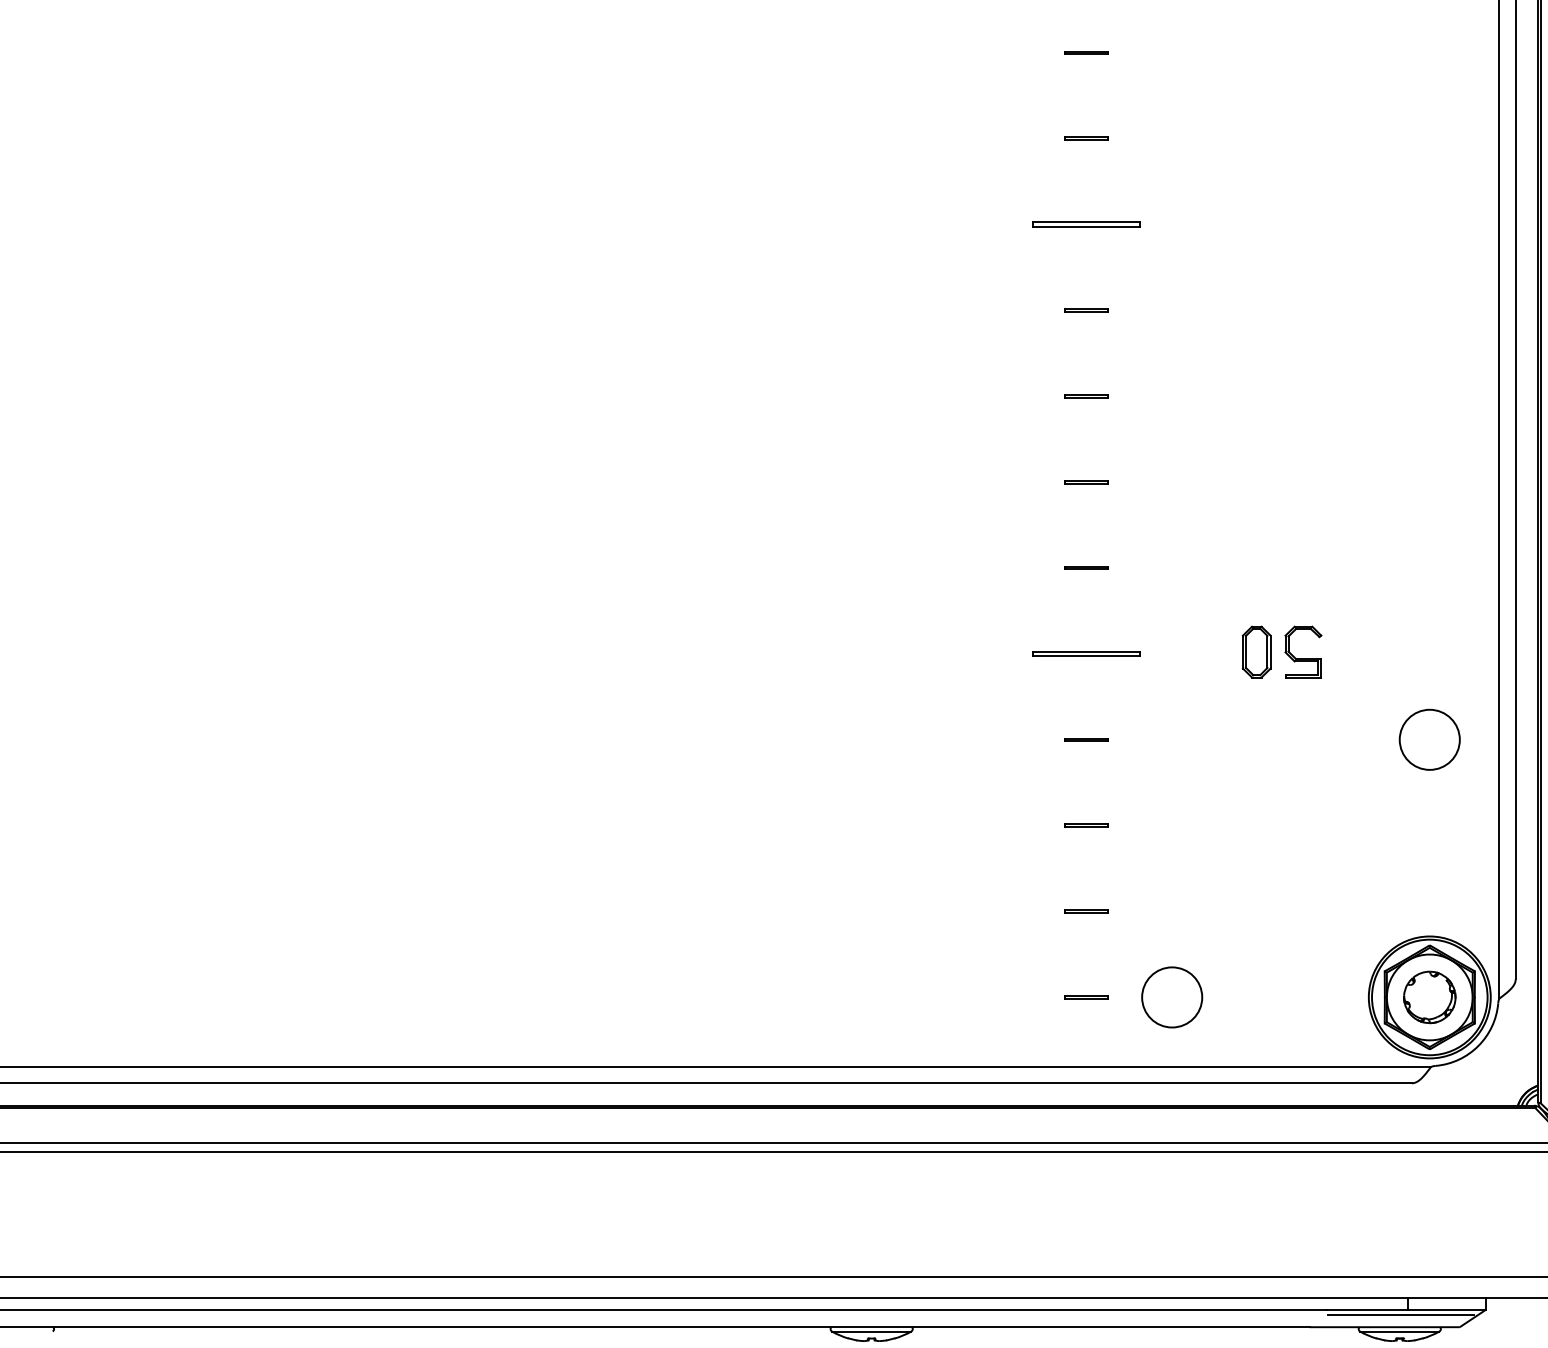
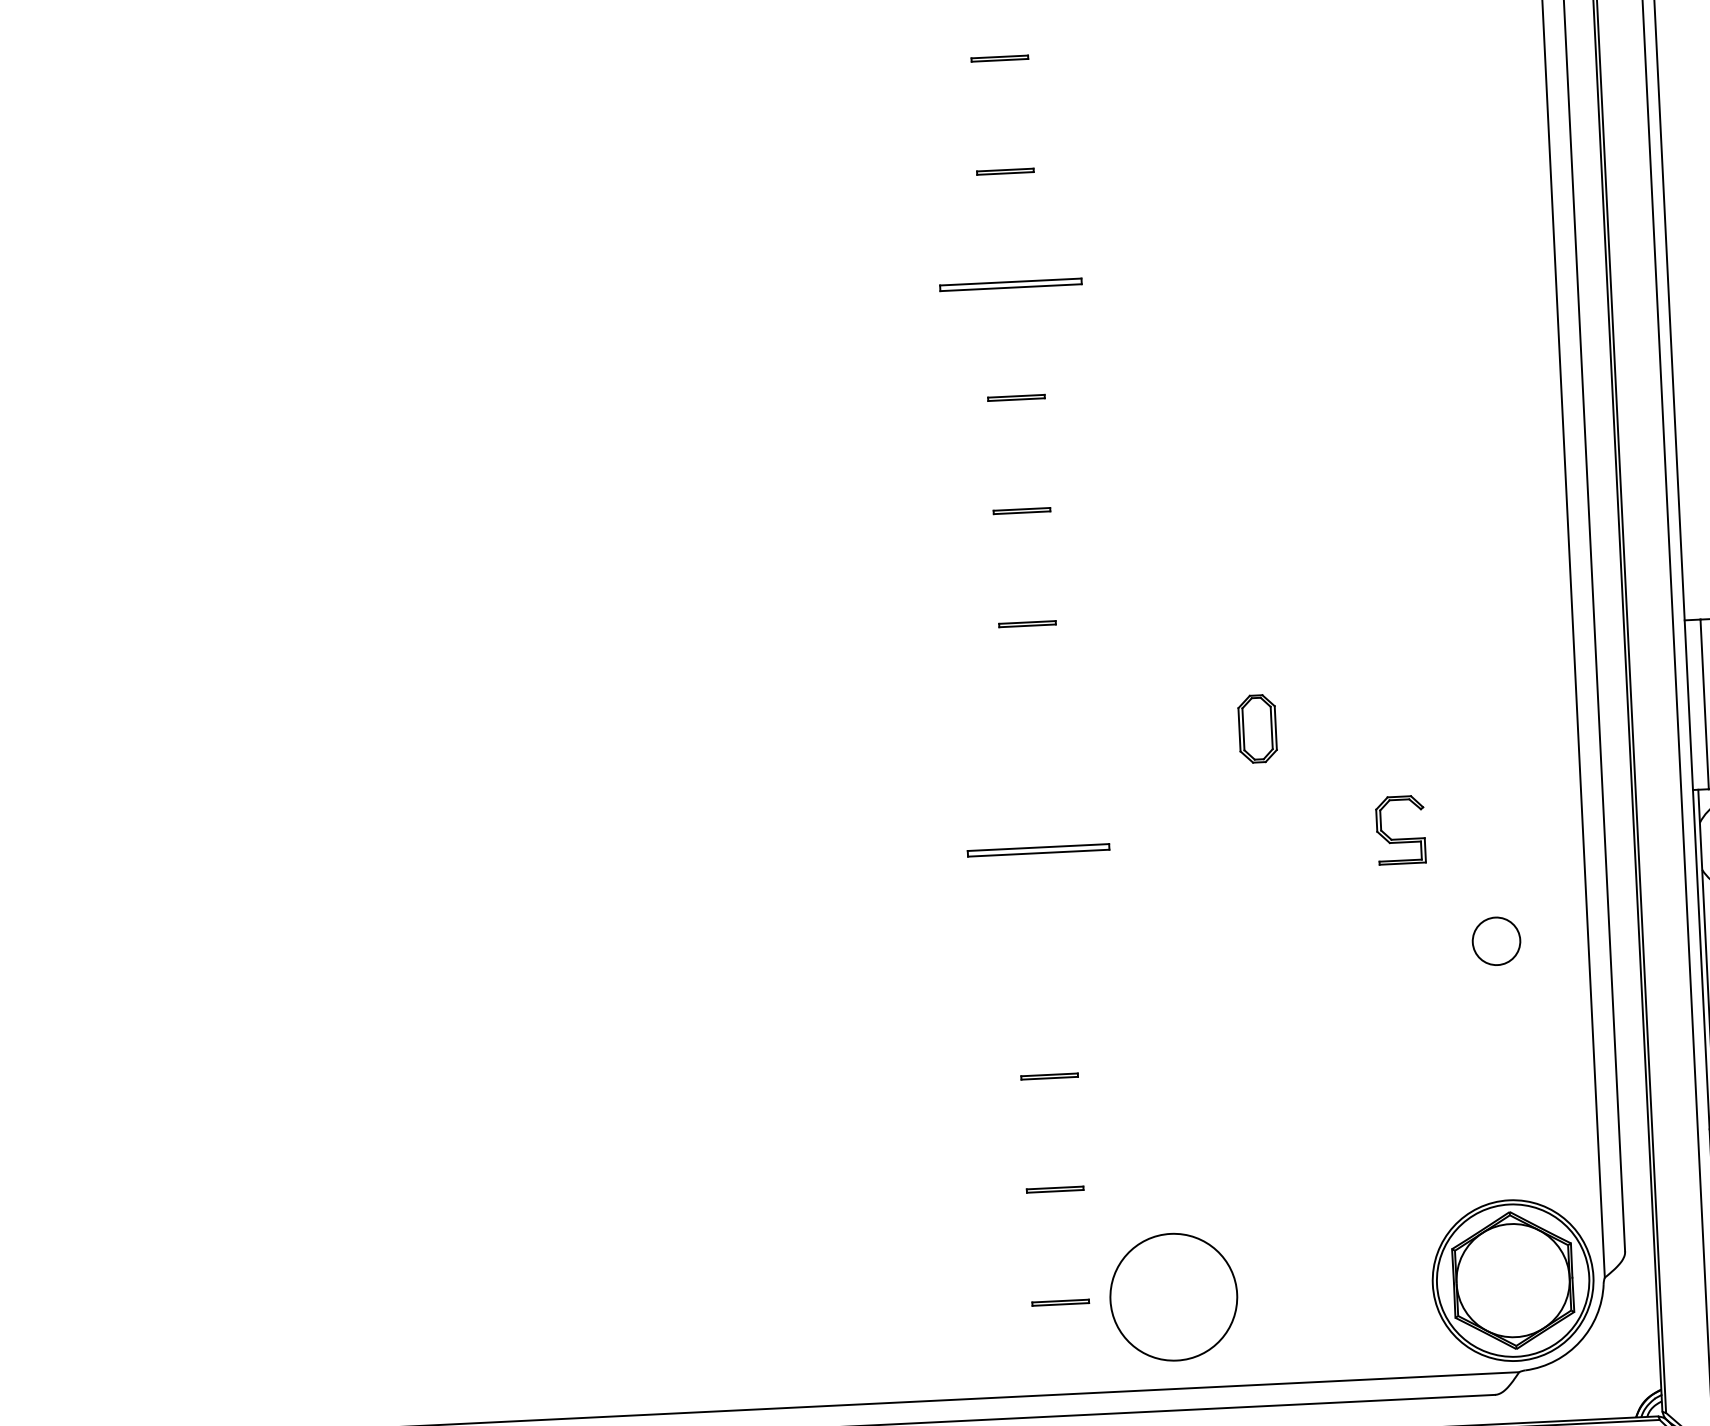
line: (1086, 567) -> (1033, 736), removed
part: (1256, 651) -> (1257, 728), moved
part: (1303, 658) -> (1401, 838), moved
line: (1086, 739) -> (1044, 963), removed
circle: (1429, 739) -> (1496, 940), size x0.6
circle: (1172, 997) -> (1174, 1297), size x1.6
part: (1429, 997) -> (1512, 1280), removed

